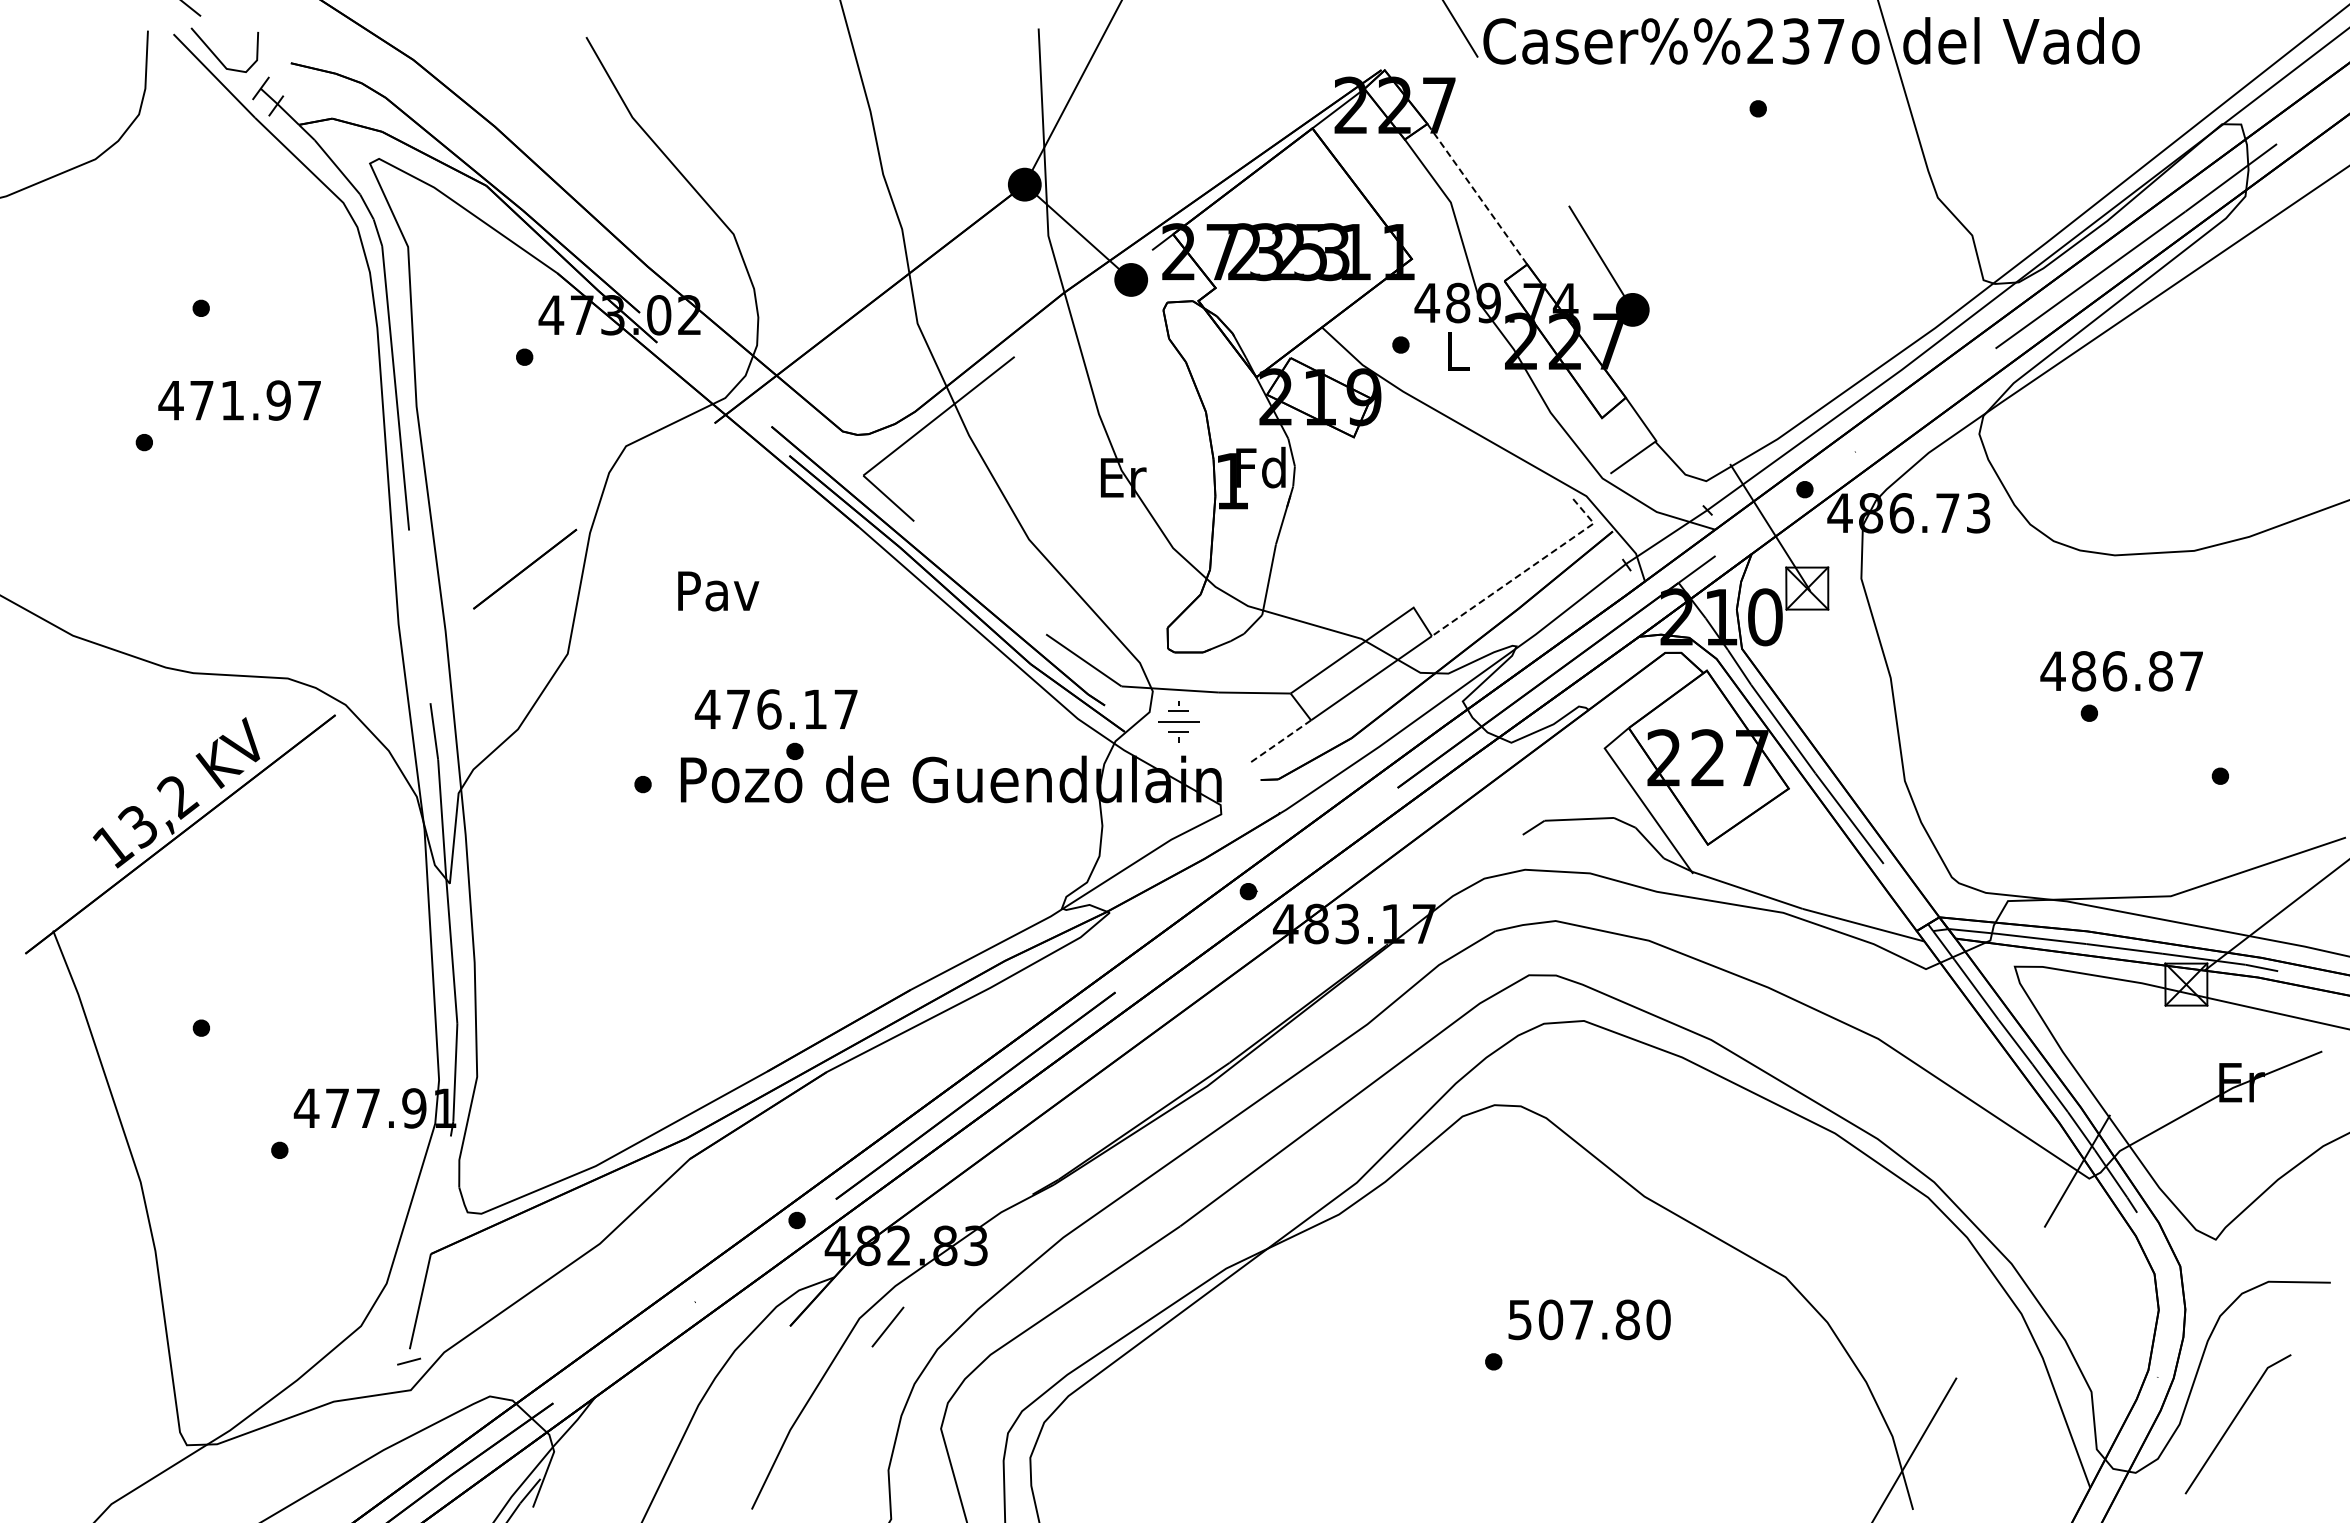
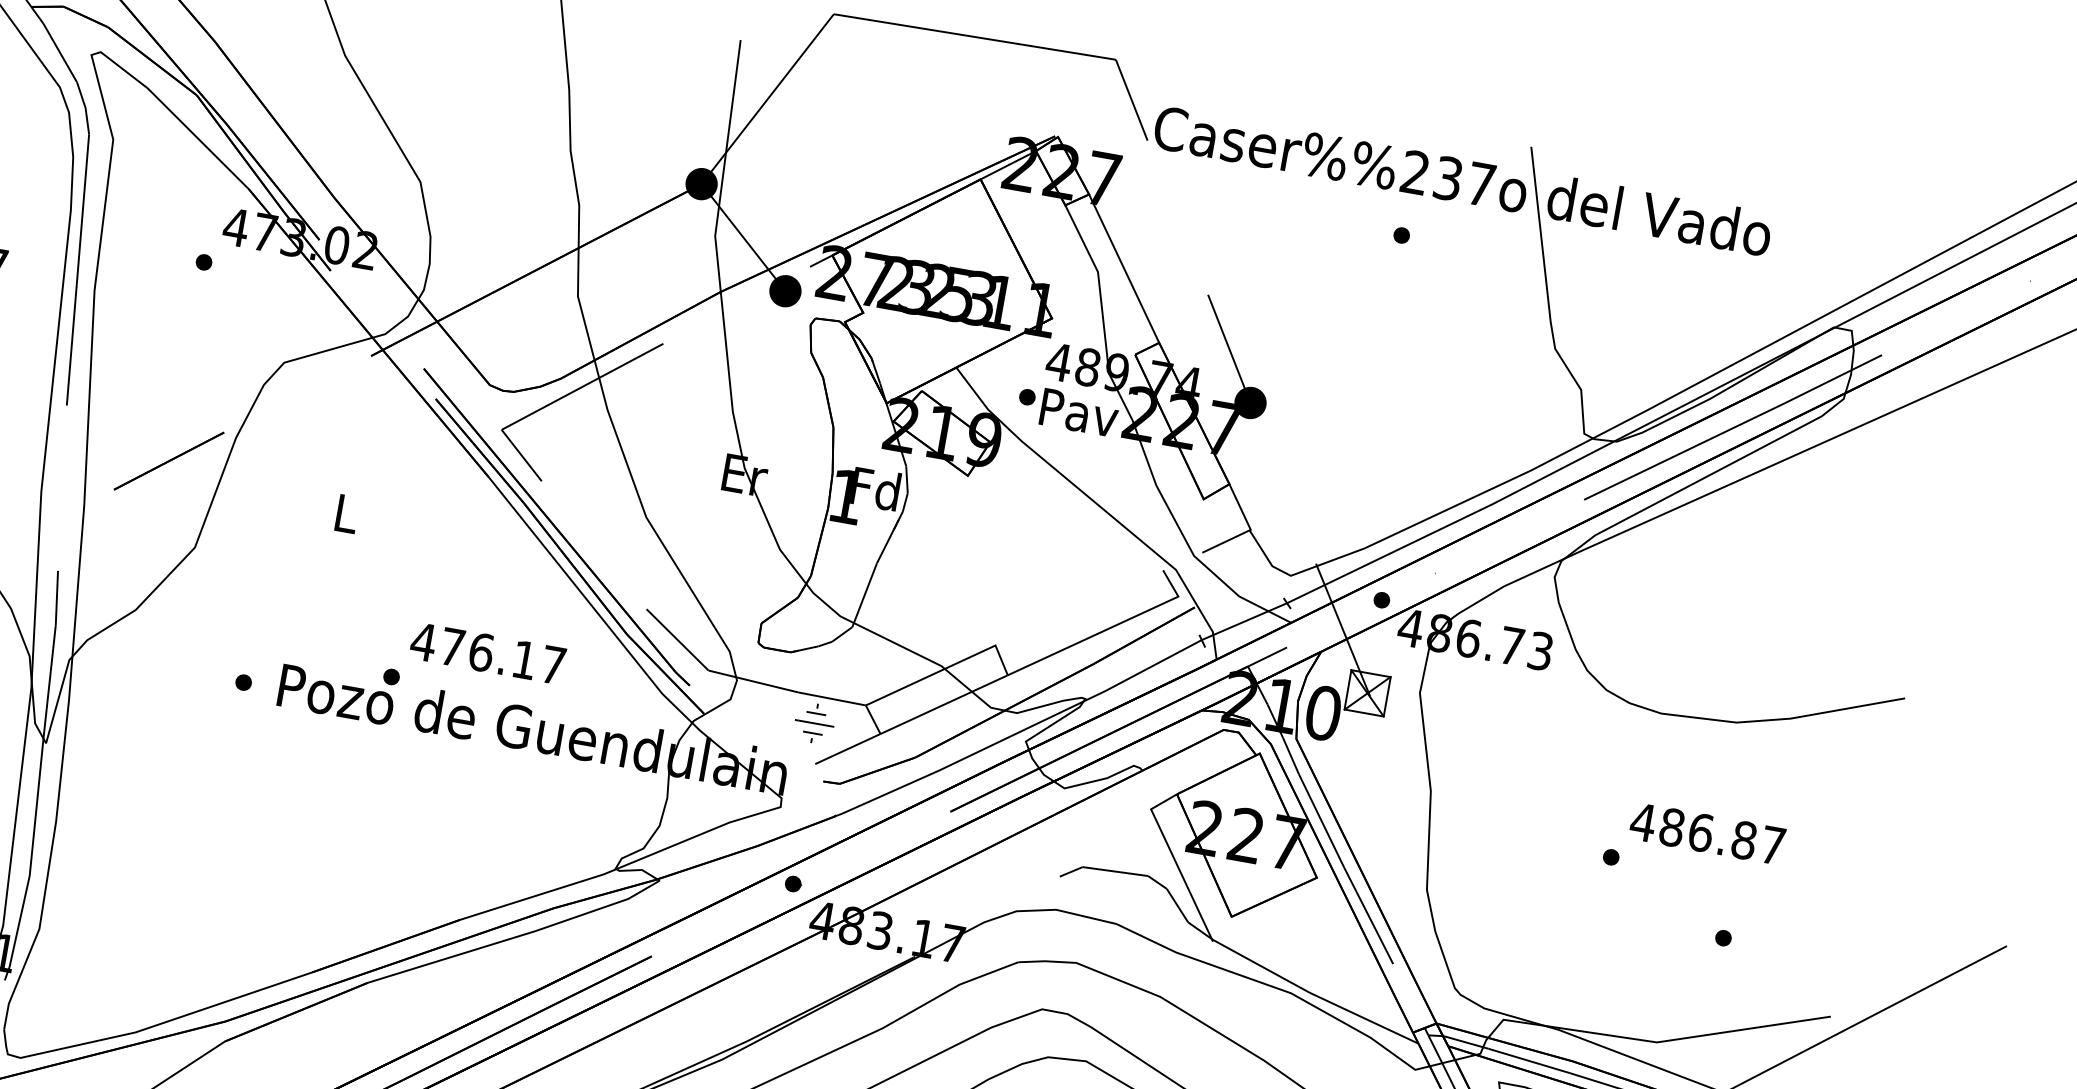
line: (1477, 194) -> (1124, 268), dashed -> solid
text: (1457, 351) -> (1079, 412), L -> Pav
line: (1525, 570) -> (1106, 629), dashed -> solid
text: (718, 591) -> (346, 514), Pav -> L
text: (2121, 671) -> (1707, 834), moved
text: (775, 709) -> (487, 653), moved
part: (1178, 721) -> (814, 723), moved
line: (1280, 741) -> (848, 748), dashed -> solid

